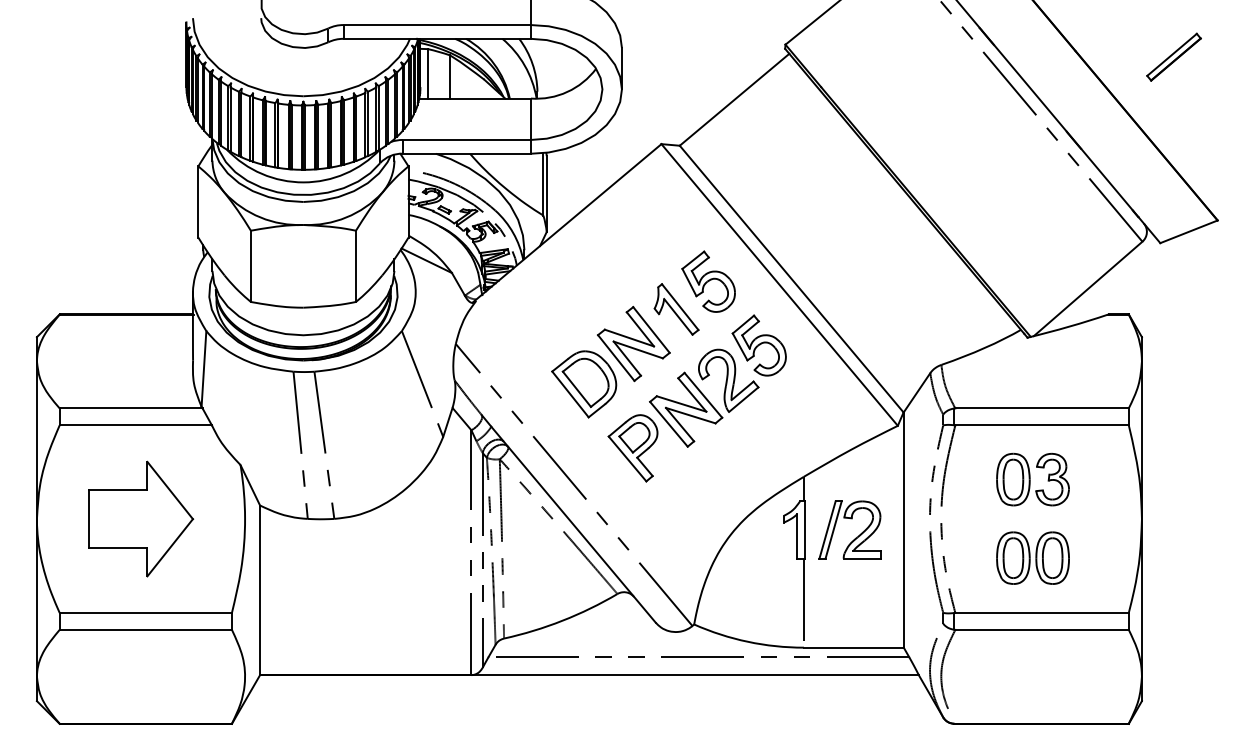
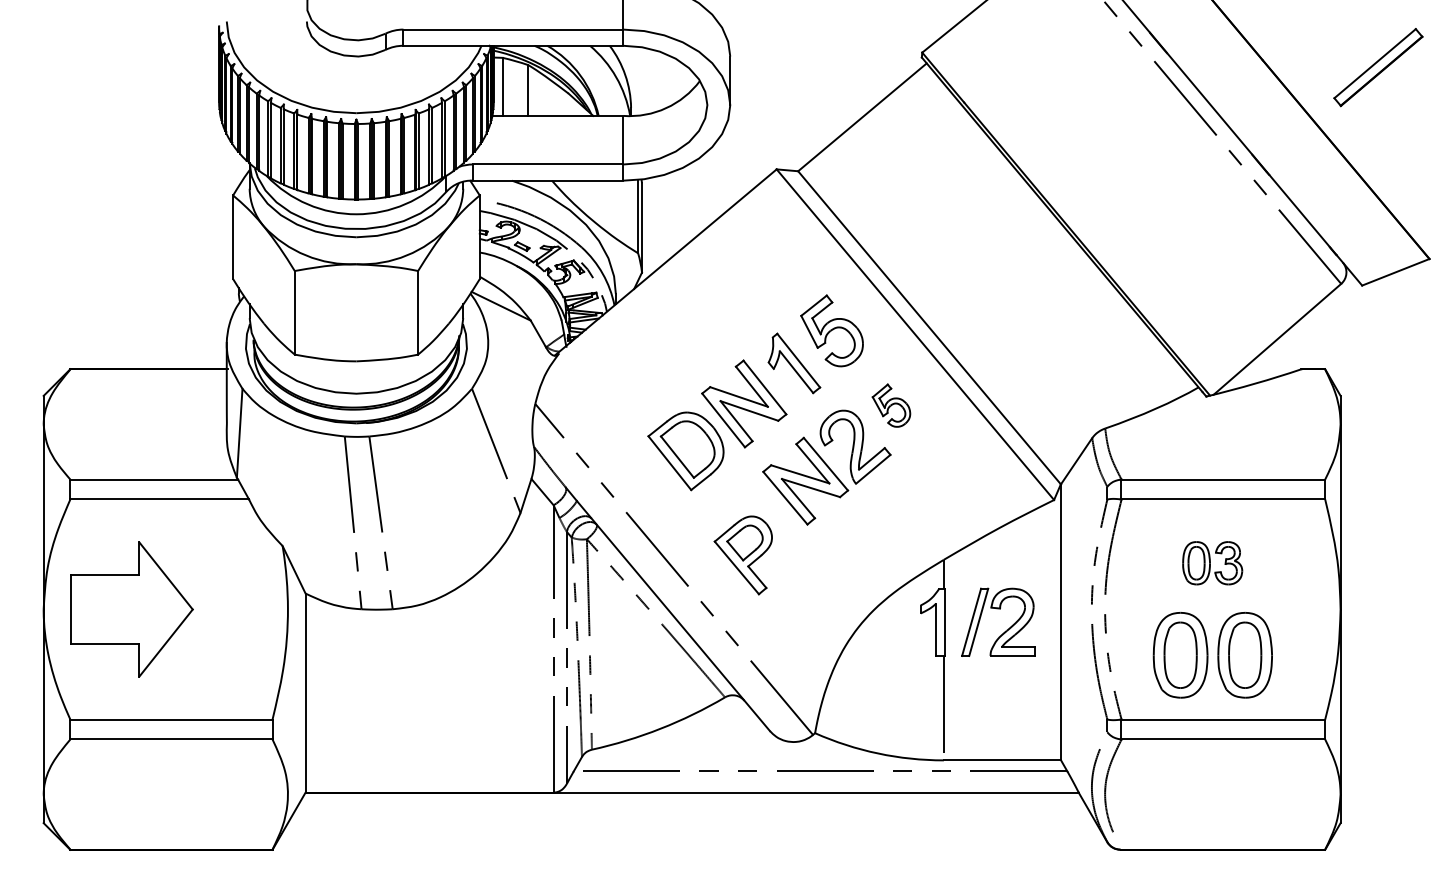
part: (1173, 56) -> (1377, 66), size x1.4
part: (759, 345) -> (891, 405), size x0.6
part: (632, 448) -> (742, 555), moved
part: (1032, 479) -> (1212, 563), size x0.7
part: (140, 519) -> (131, 609), moved
part: (1032, 558) -> (1212, 655), size x1.4

